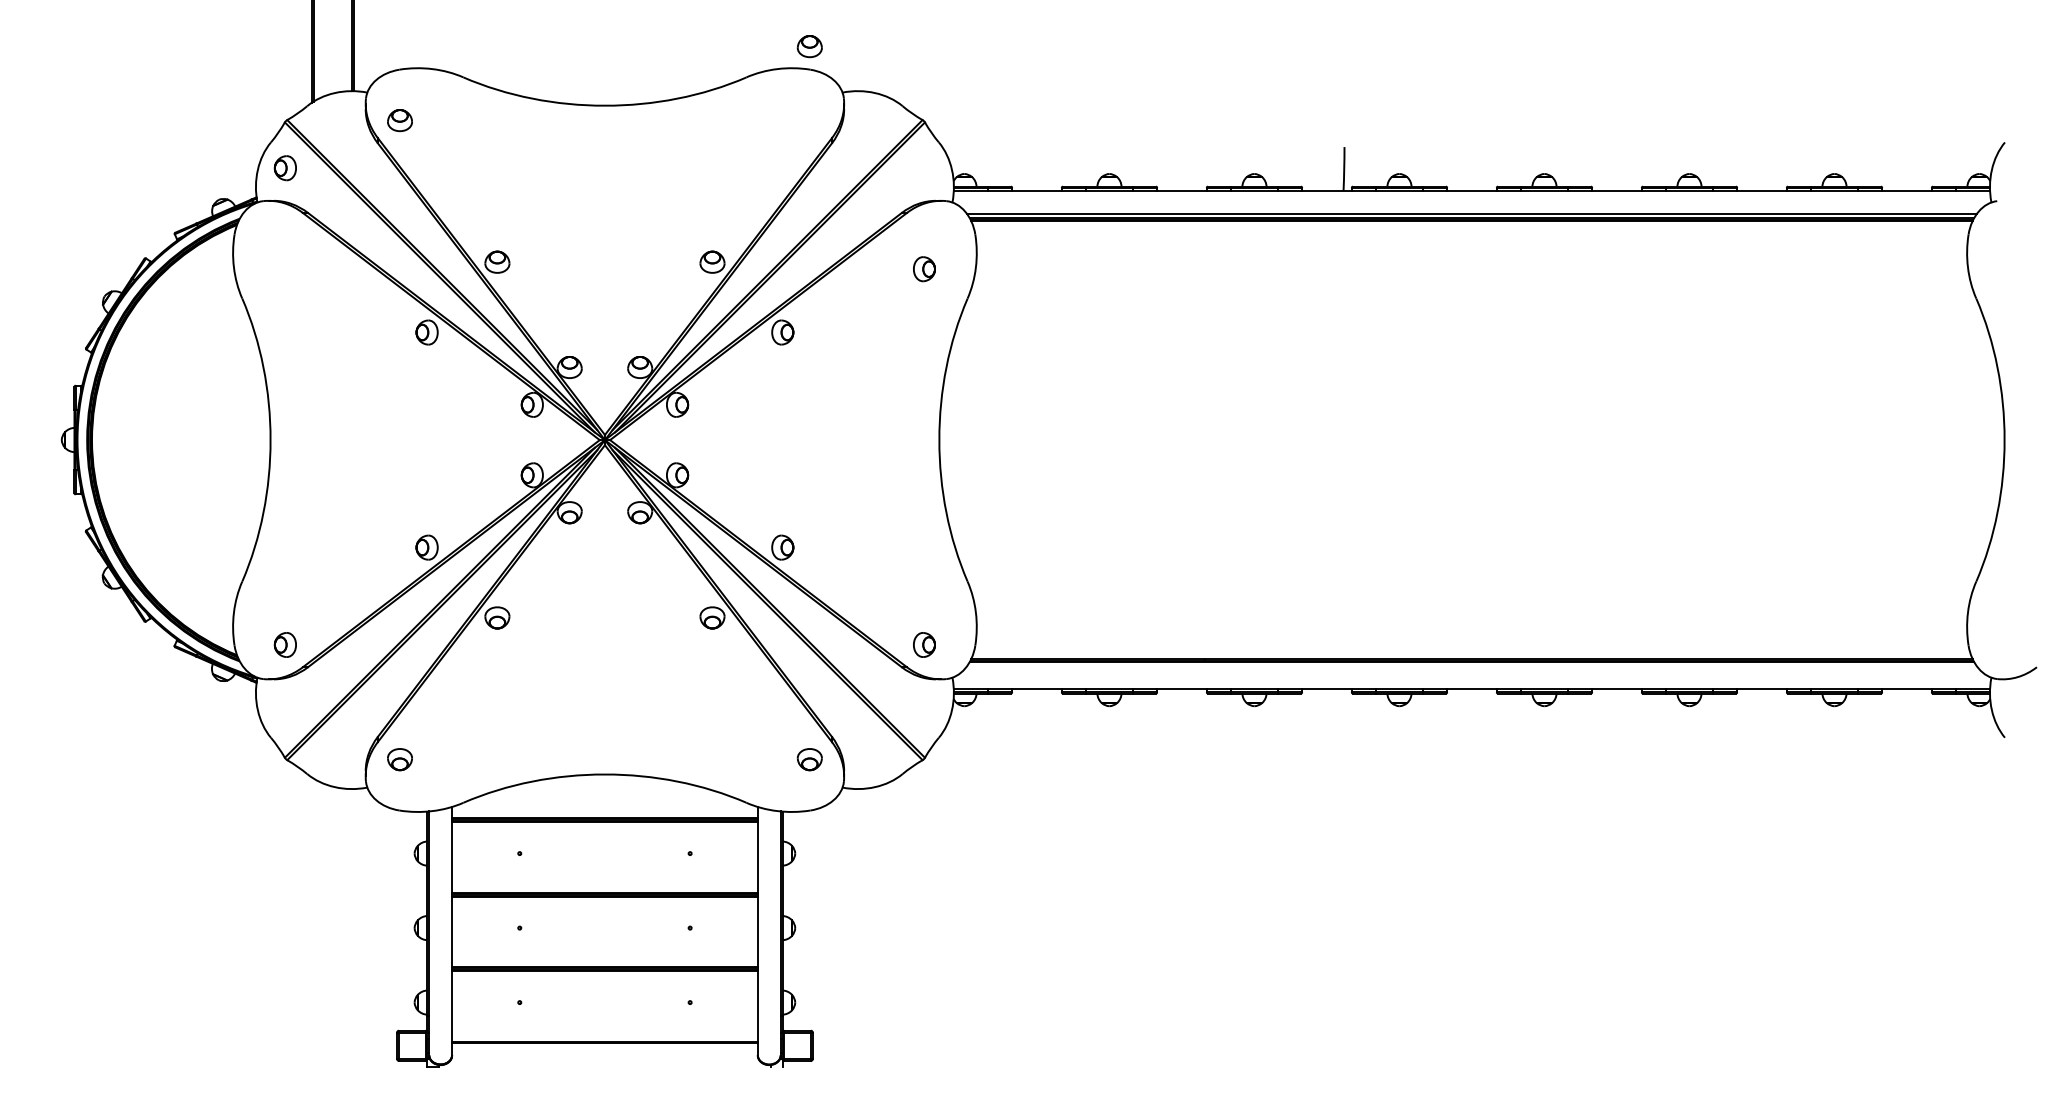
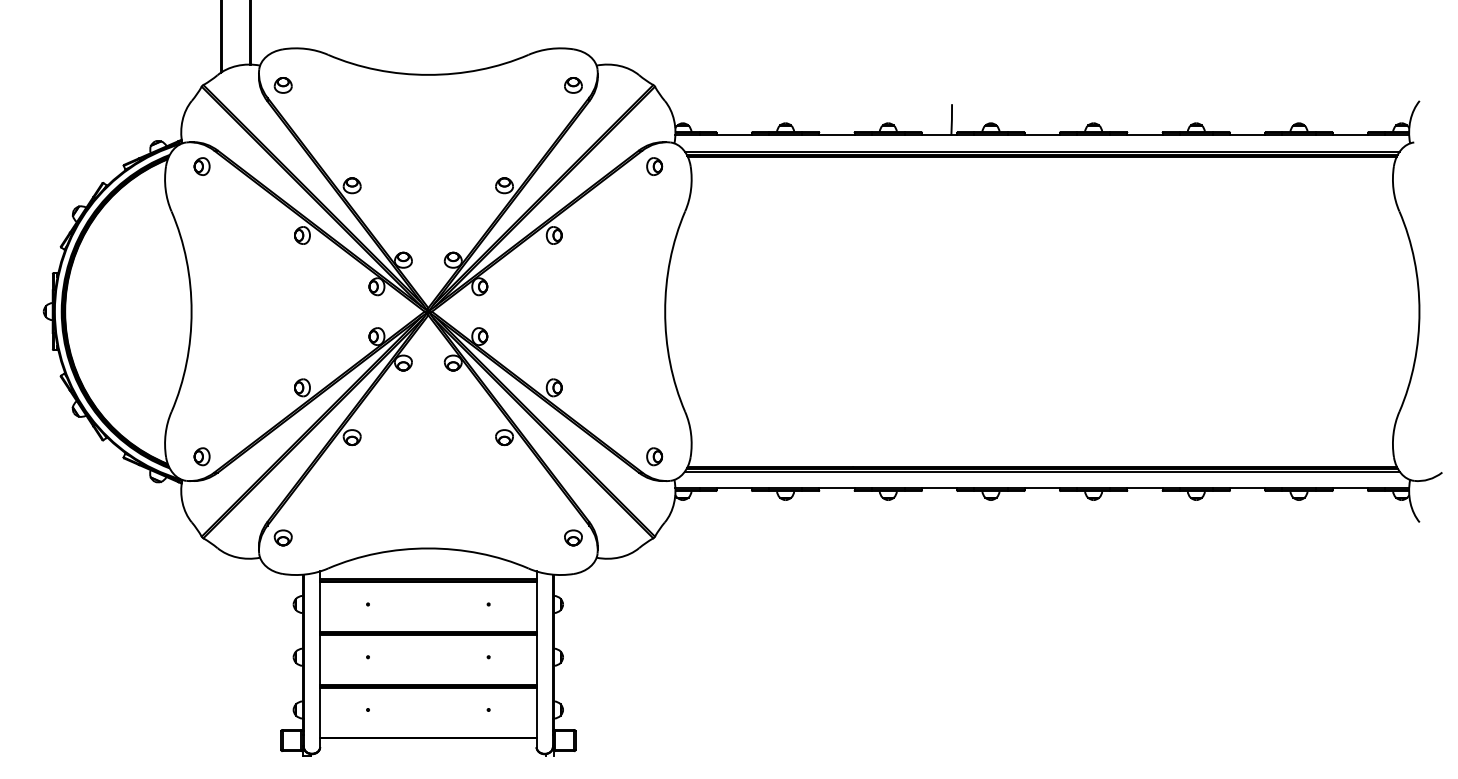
part: (809, 46) -> (573, 85), moved
part: (284, 168) -> (201, 166), moved
part: (924, 269) -> (654, 166), moved
line: (1471, 666) -> (1041, 471), added

